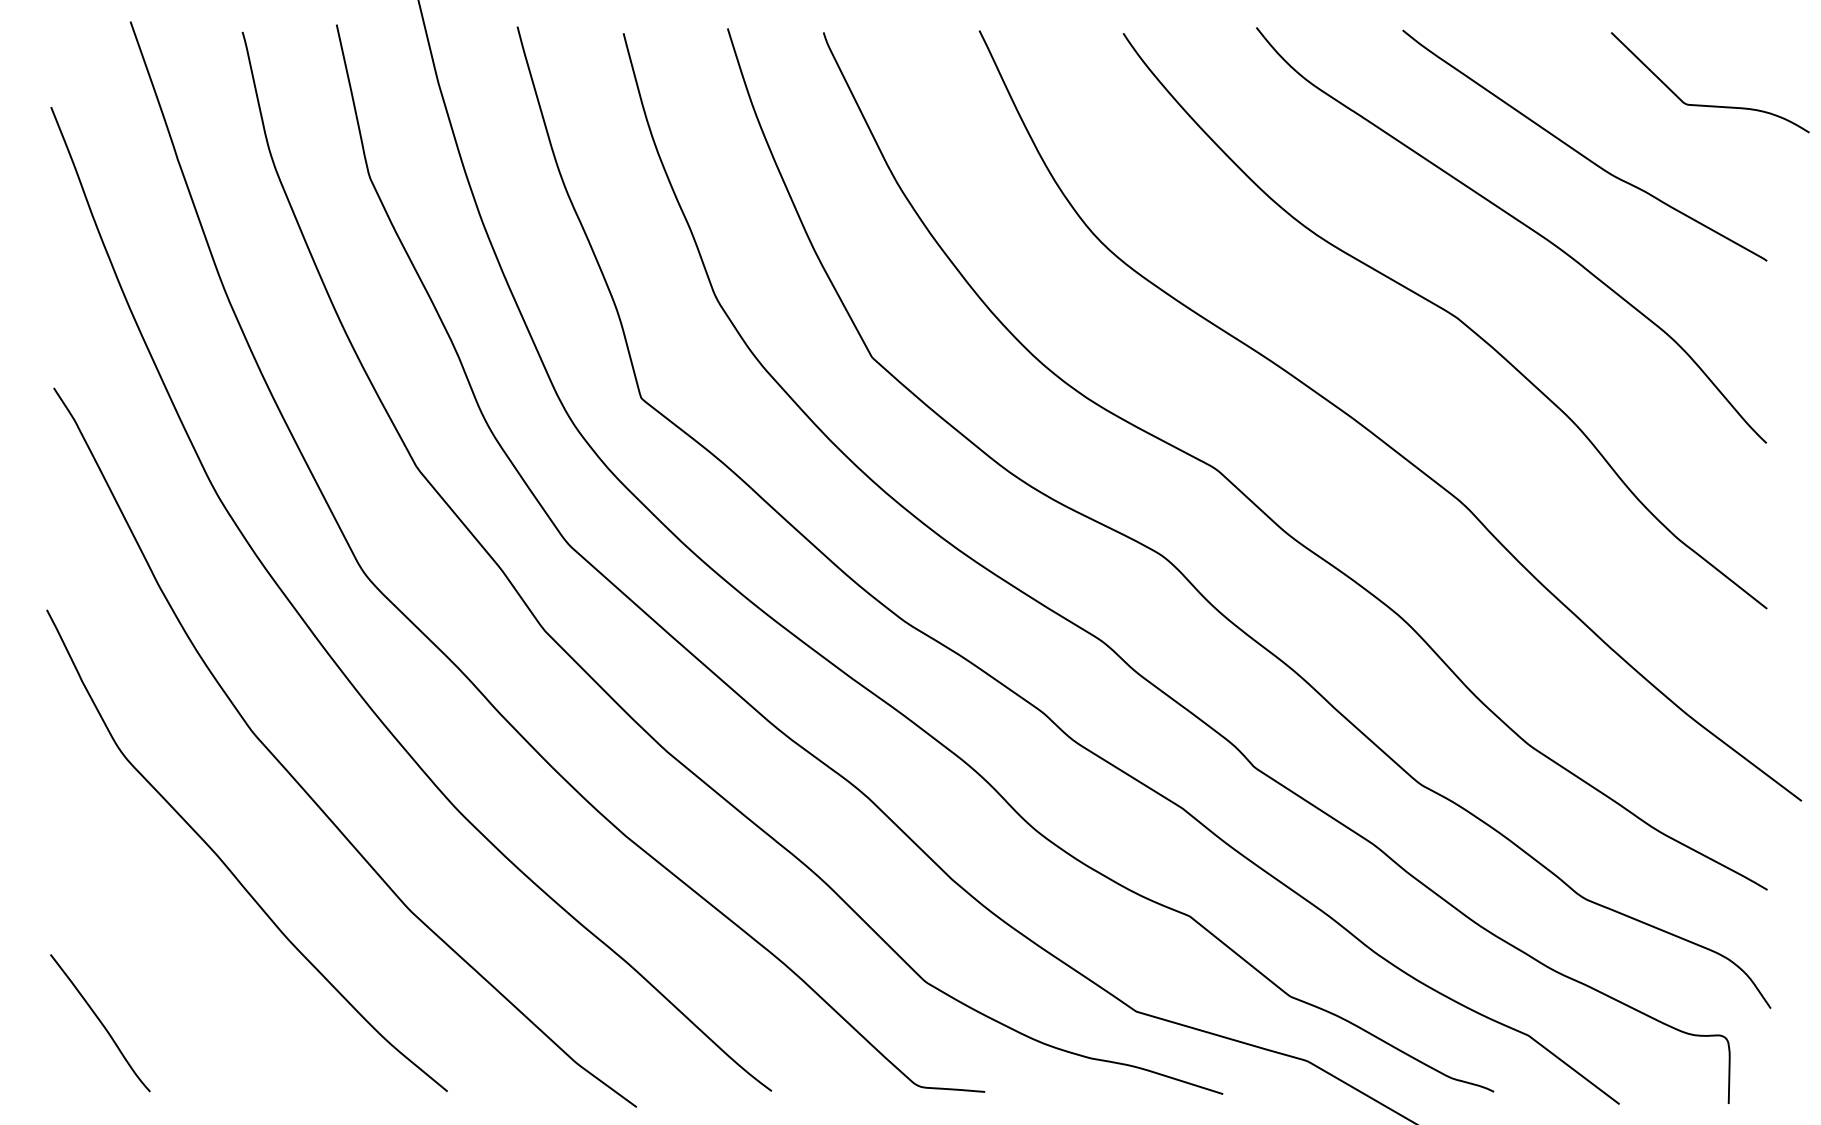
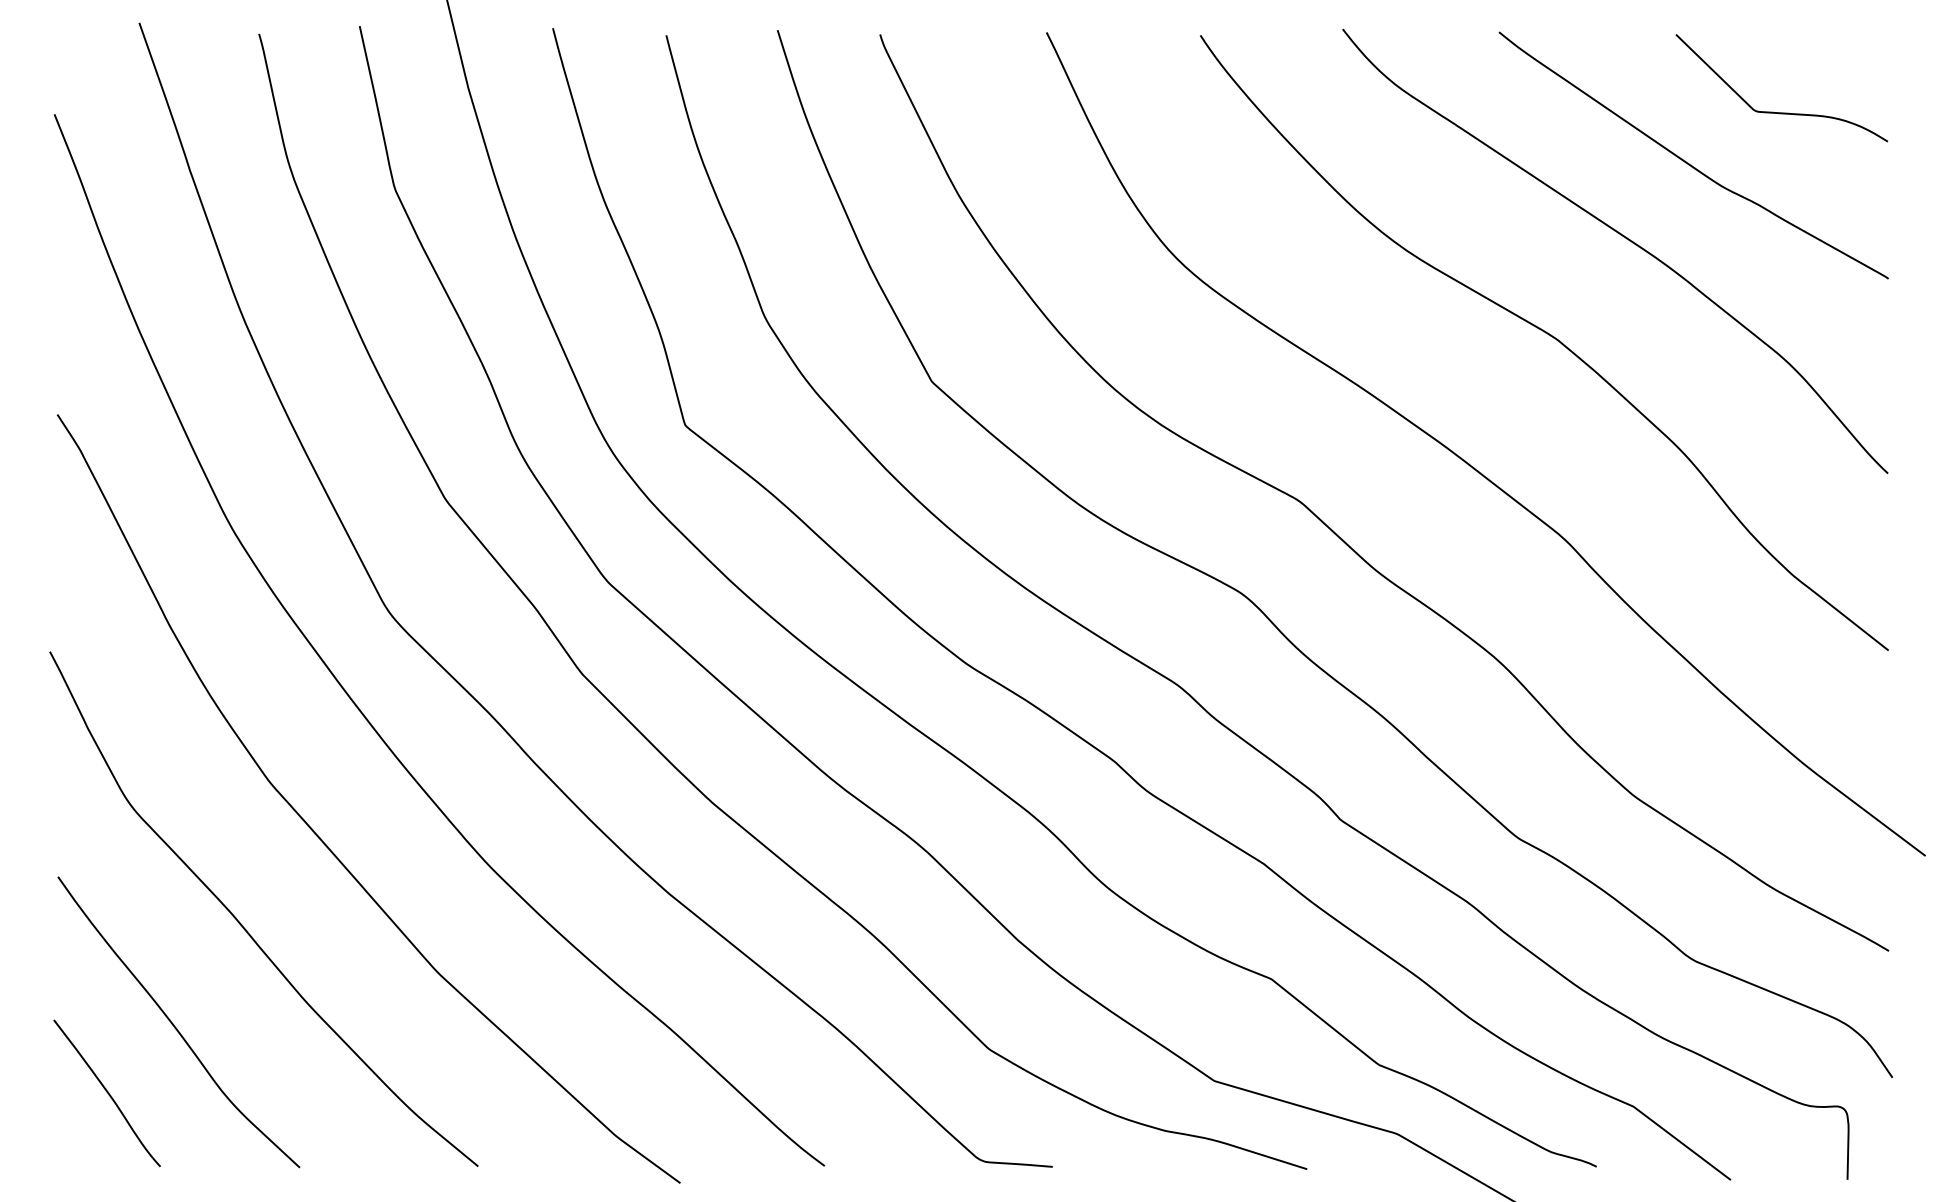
curve: (1703, 104) -> (1774, 111), moved
curve: (163, 959) -> (174, 1025), added

